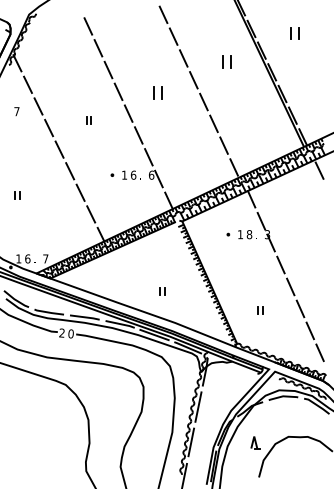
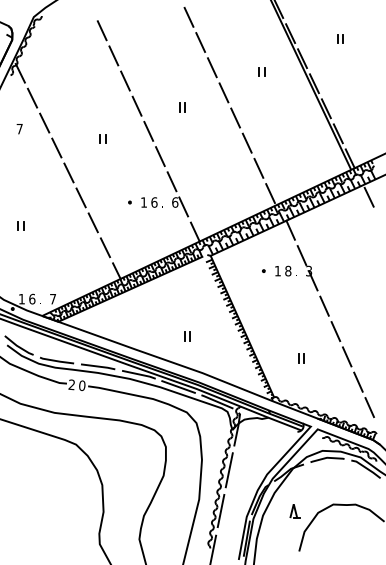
part: (294, 33) -> (340, 38), size x0.62
part: (226, 61) -> (261, 71), size x0.62
part: (157, 92) -> (182, 107), size x0.62

